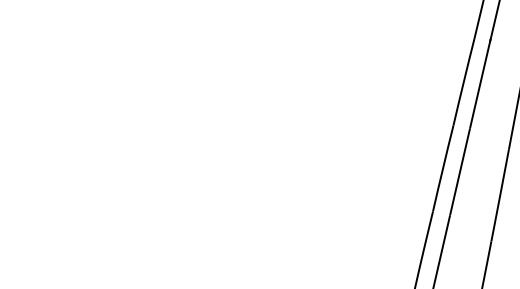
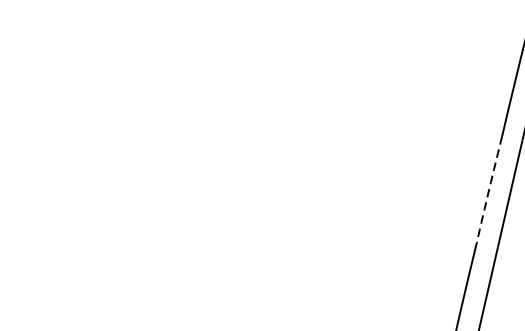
arc: (443, 168) -> (489, 189), solid -> dashed

